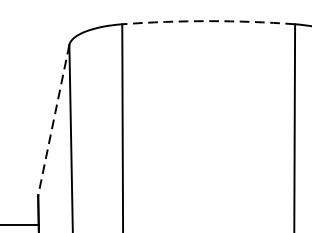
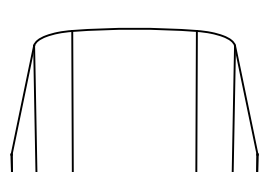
arc: (208, 20) -> (134, 28), dashed -> solid
line: (53, 120) -> (22, 100), dashed -> solid

